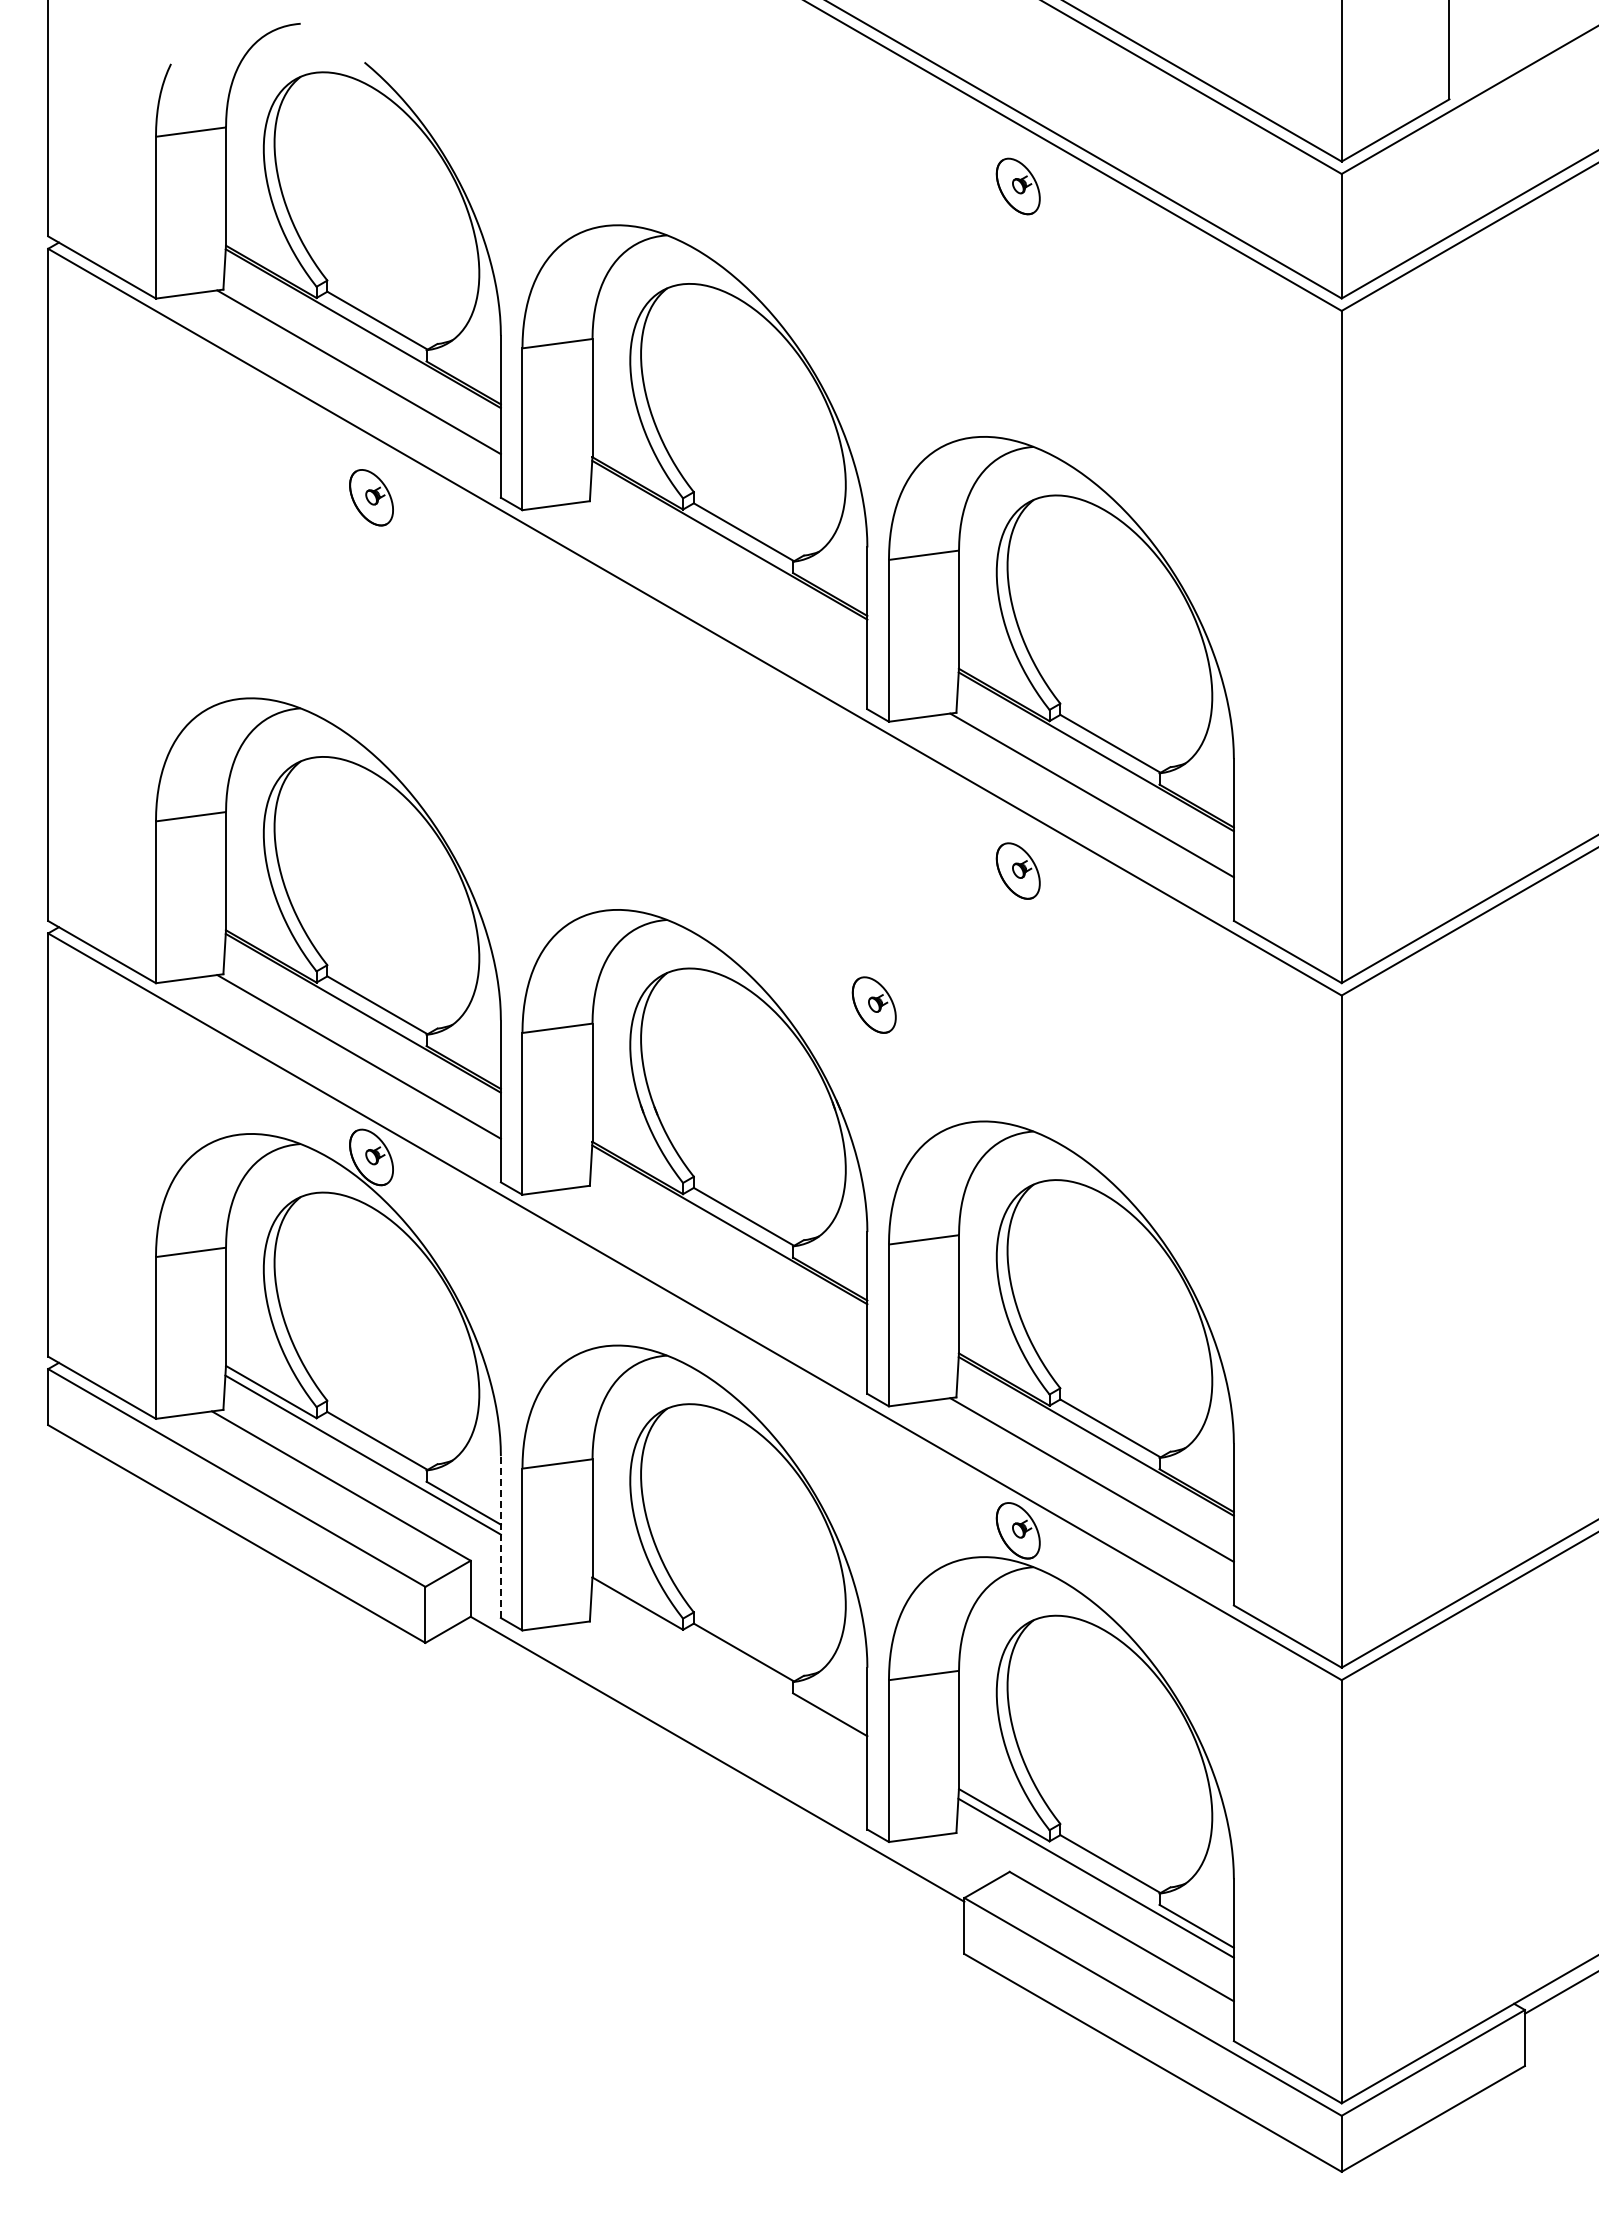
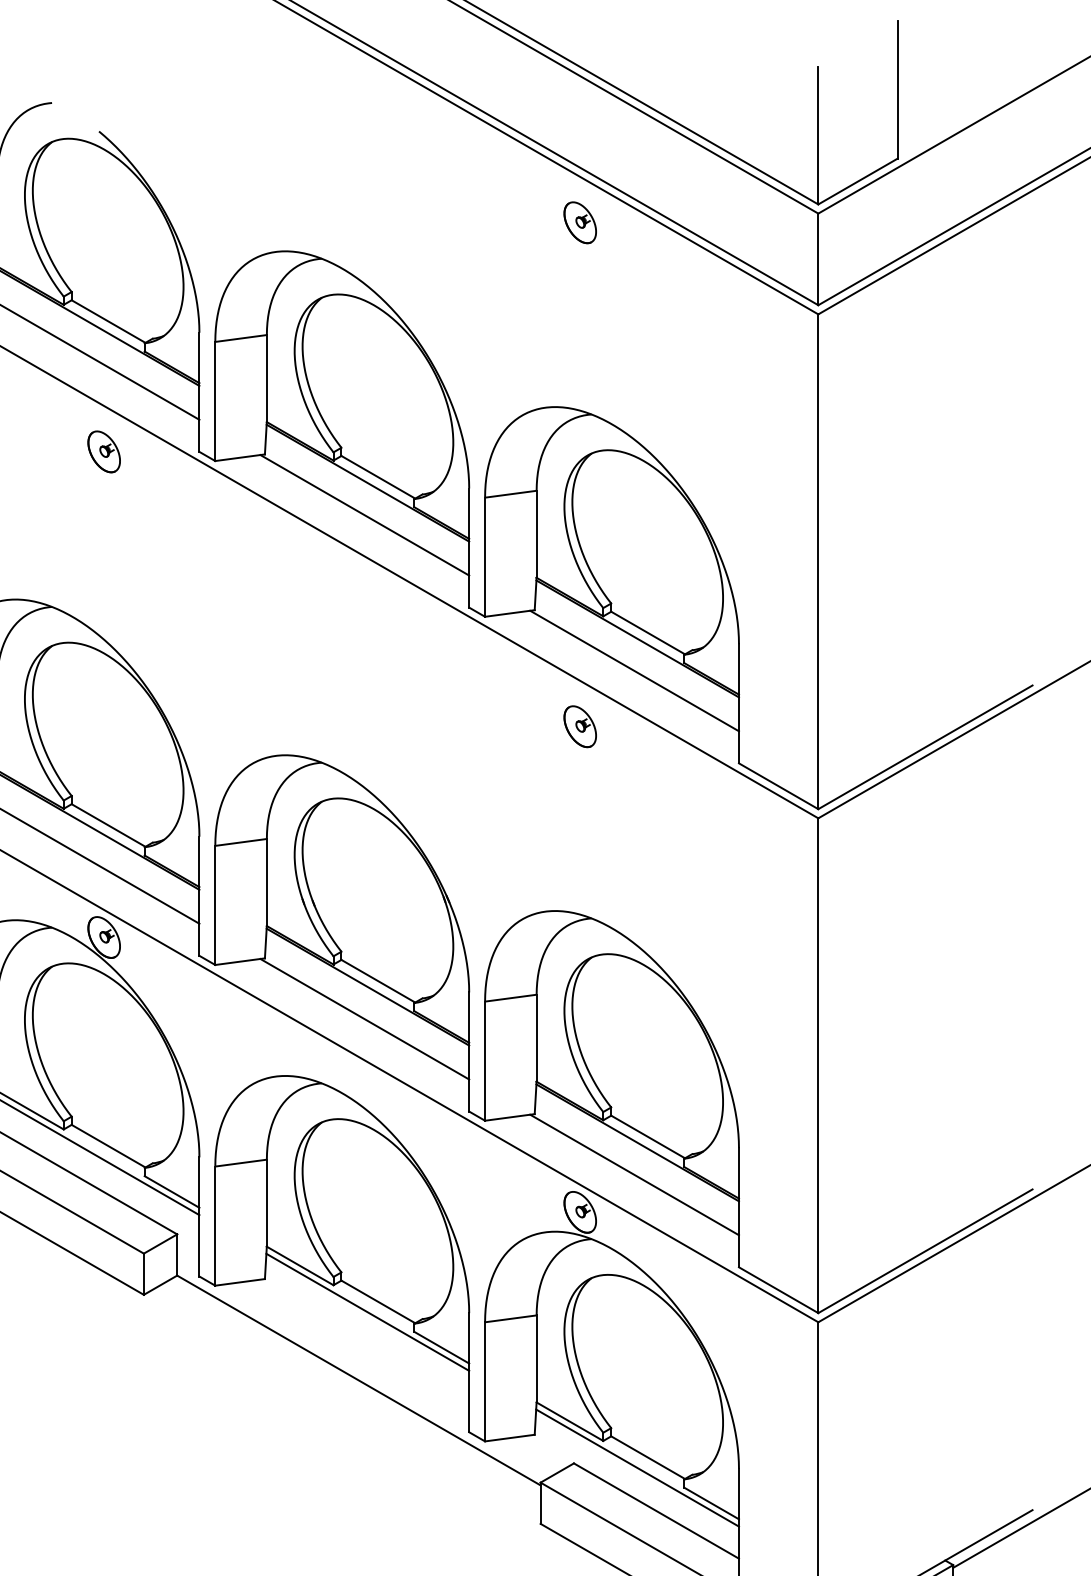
line: (725, 583) -> (364, 515), added
part: (873, 1004) -> (473, 824), removed
line: (725, 1268) -> (364, 1019), added
line: (500, 1537) -> (199, 1217), dashed -> solid
line: (729, 1666) -> (367, 1312), added

